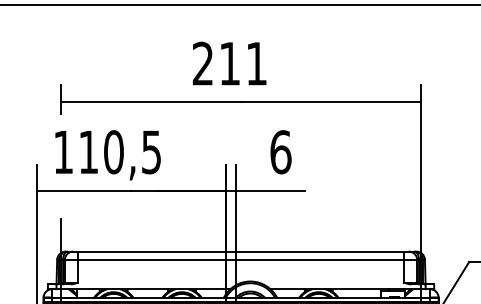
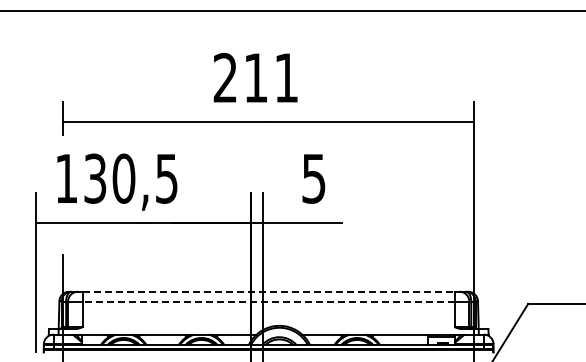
text: (88, 152) -> (95, 178), 110,5 -> 130,5
text: (281, 152) -> (314, 178), 6 -> 5
line: (240, 251) -> (268, 291), solid -> dashed
line: (240, 260) -> (268, 301), solid -> dashed

